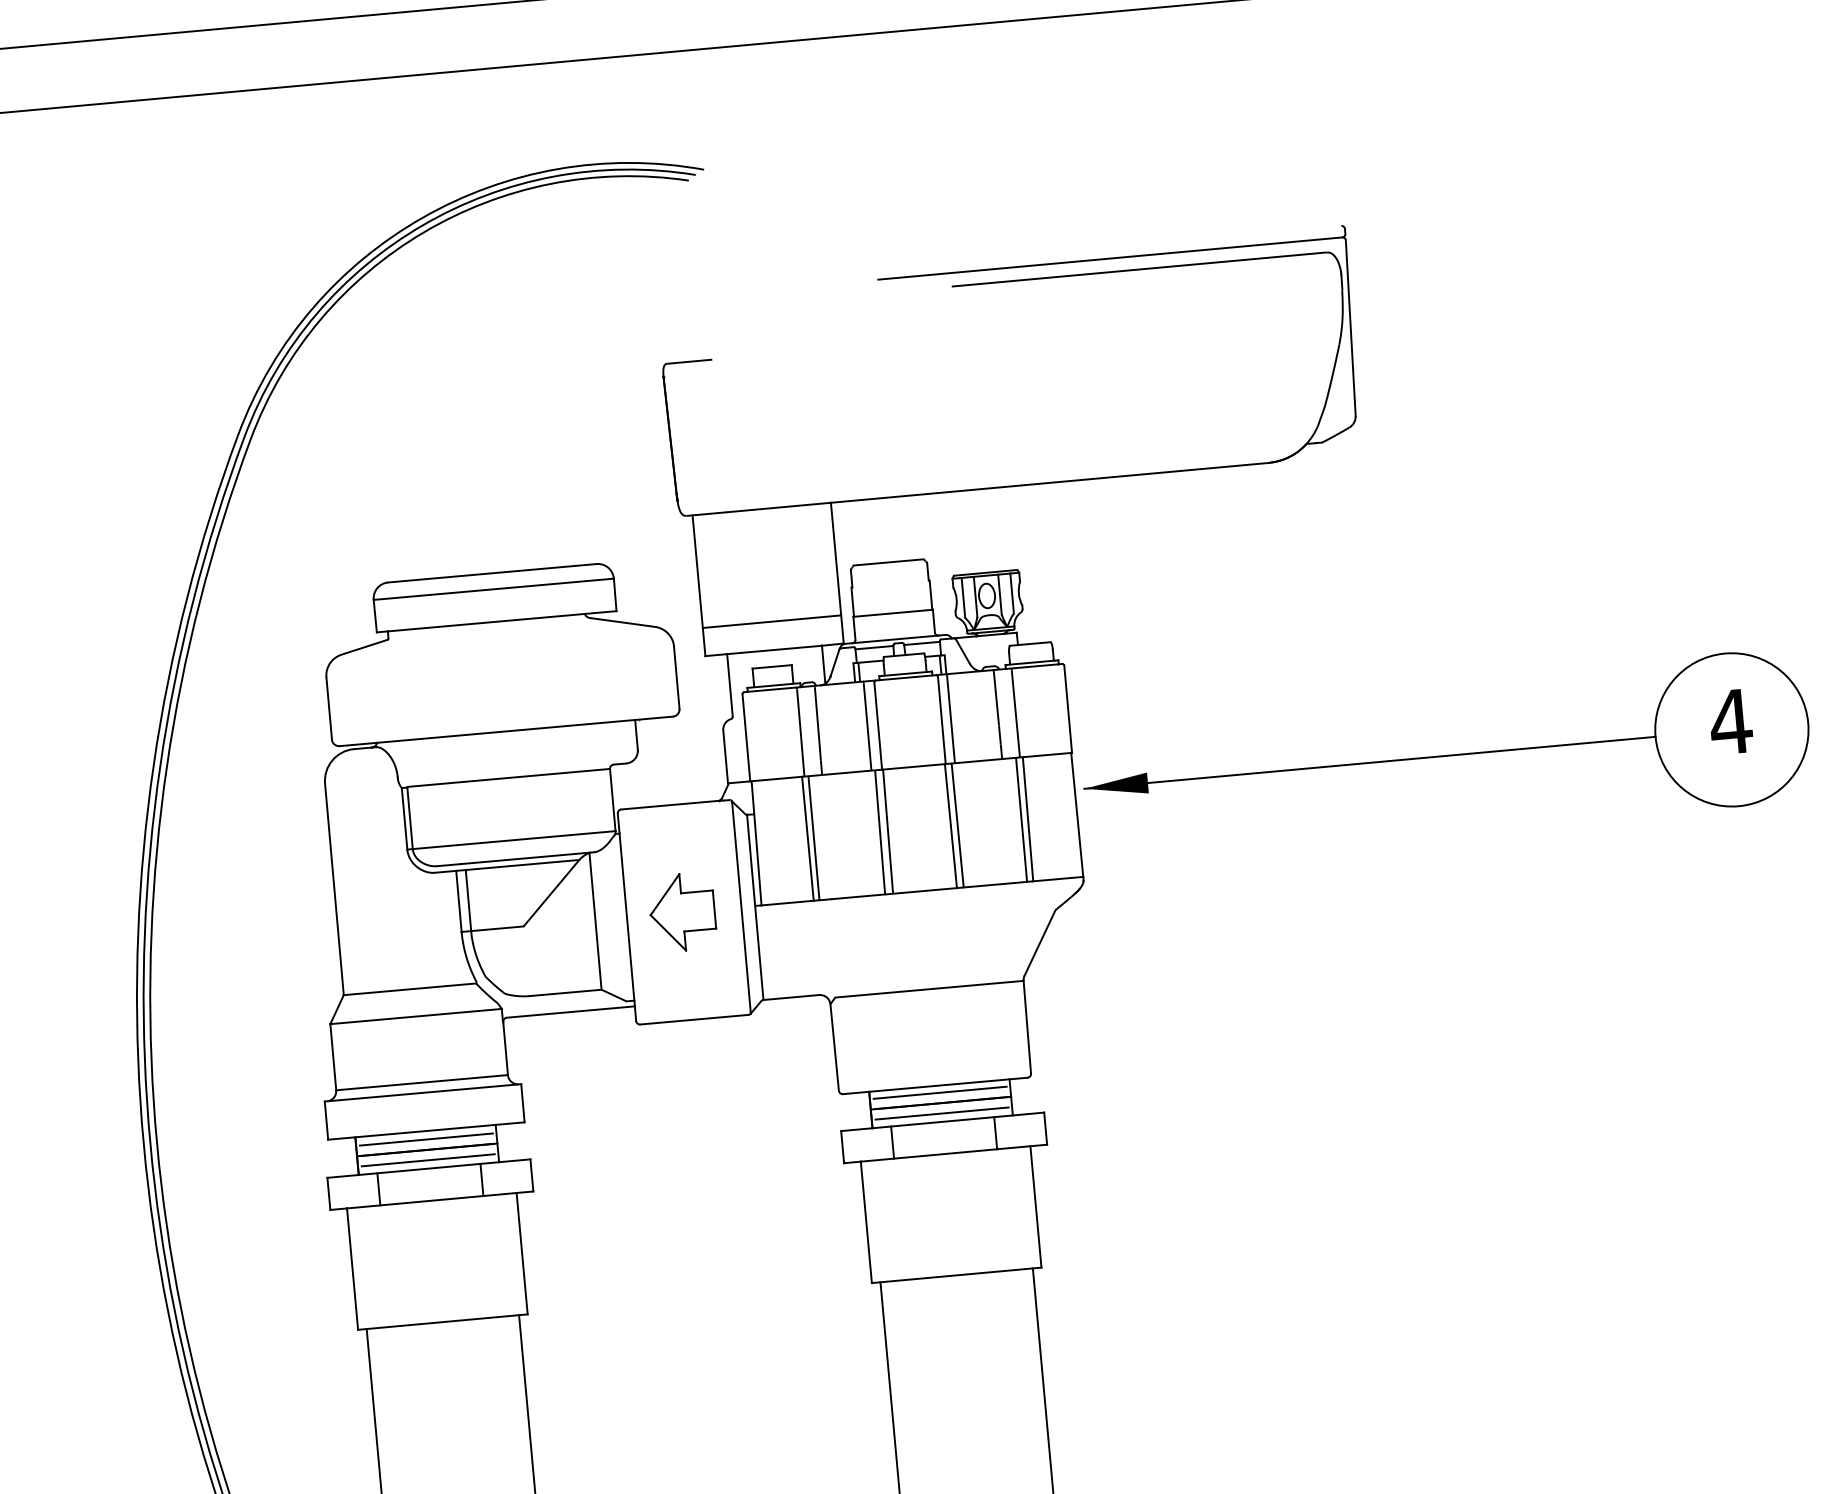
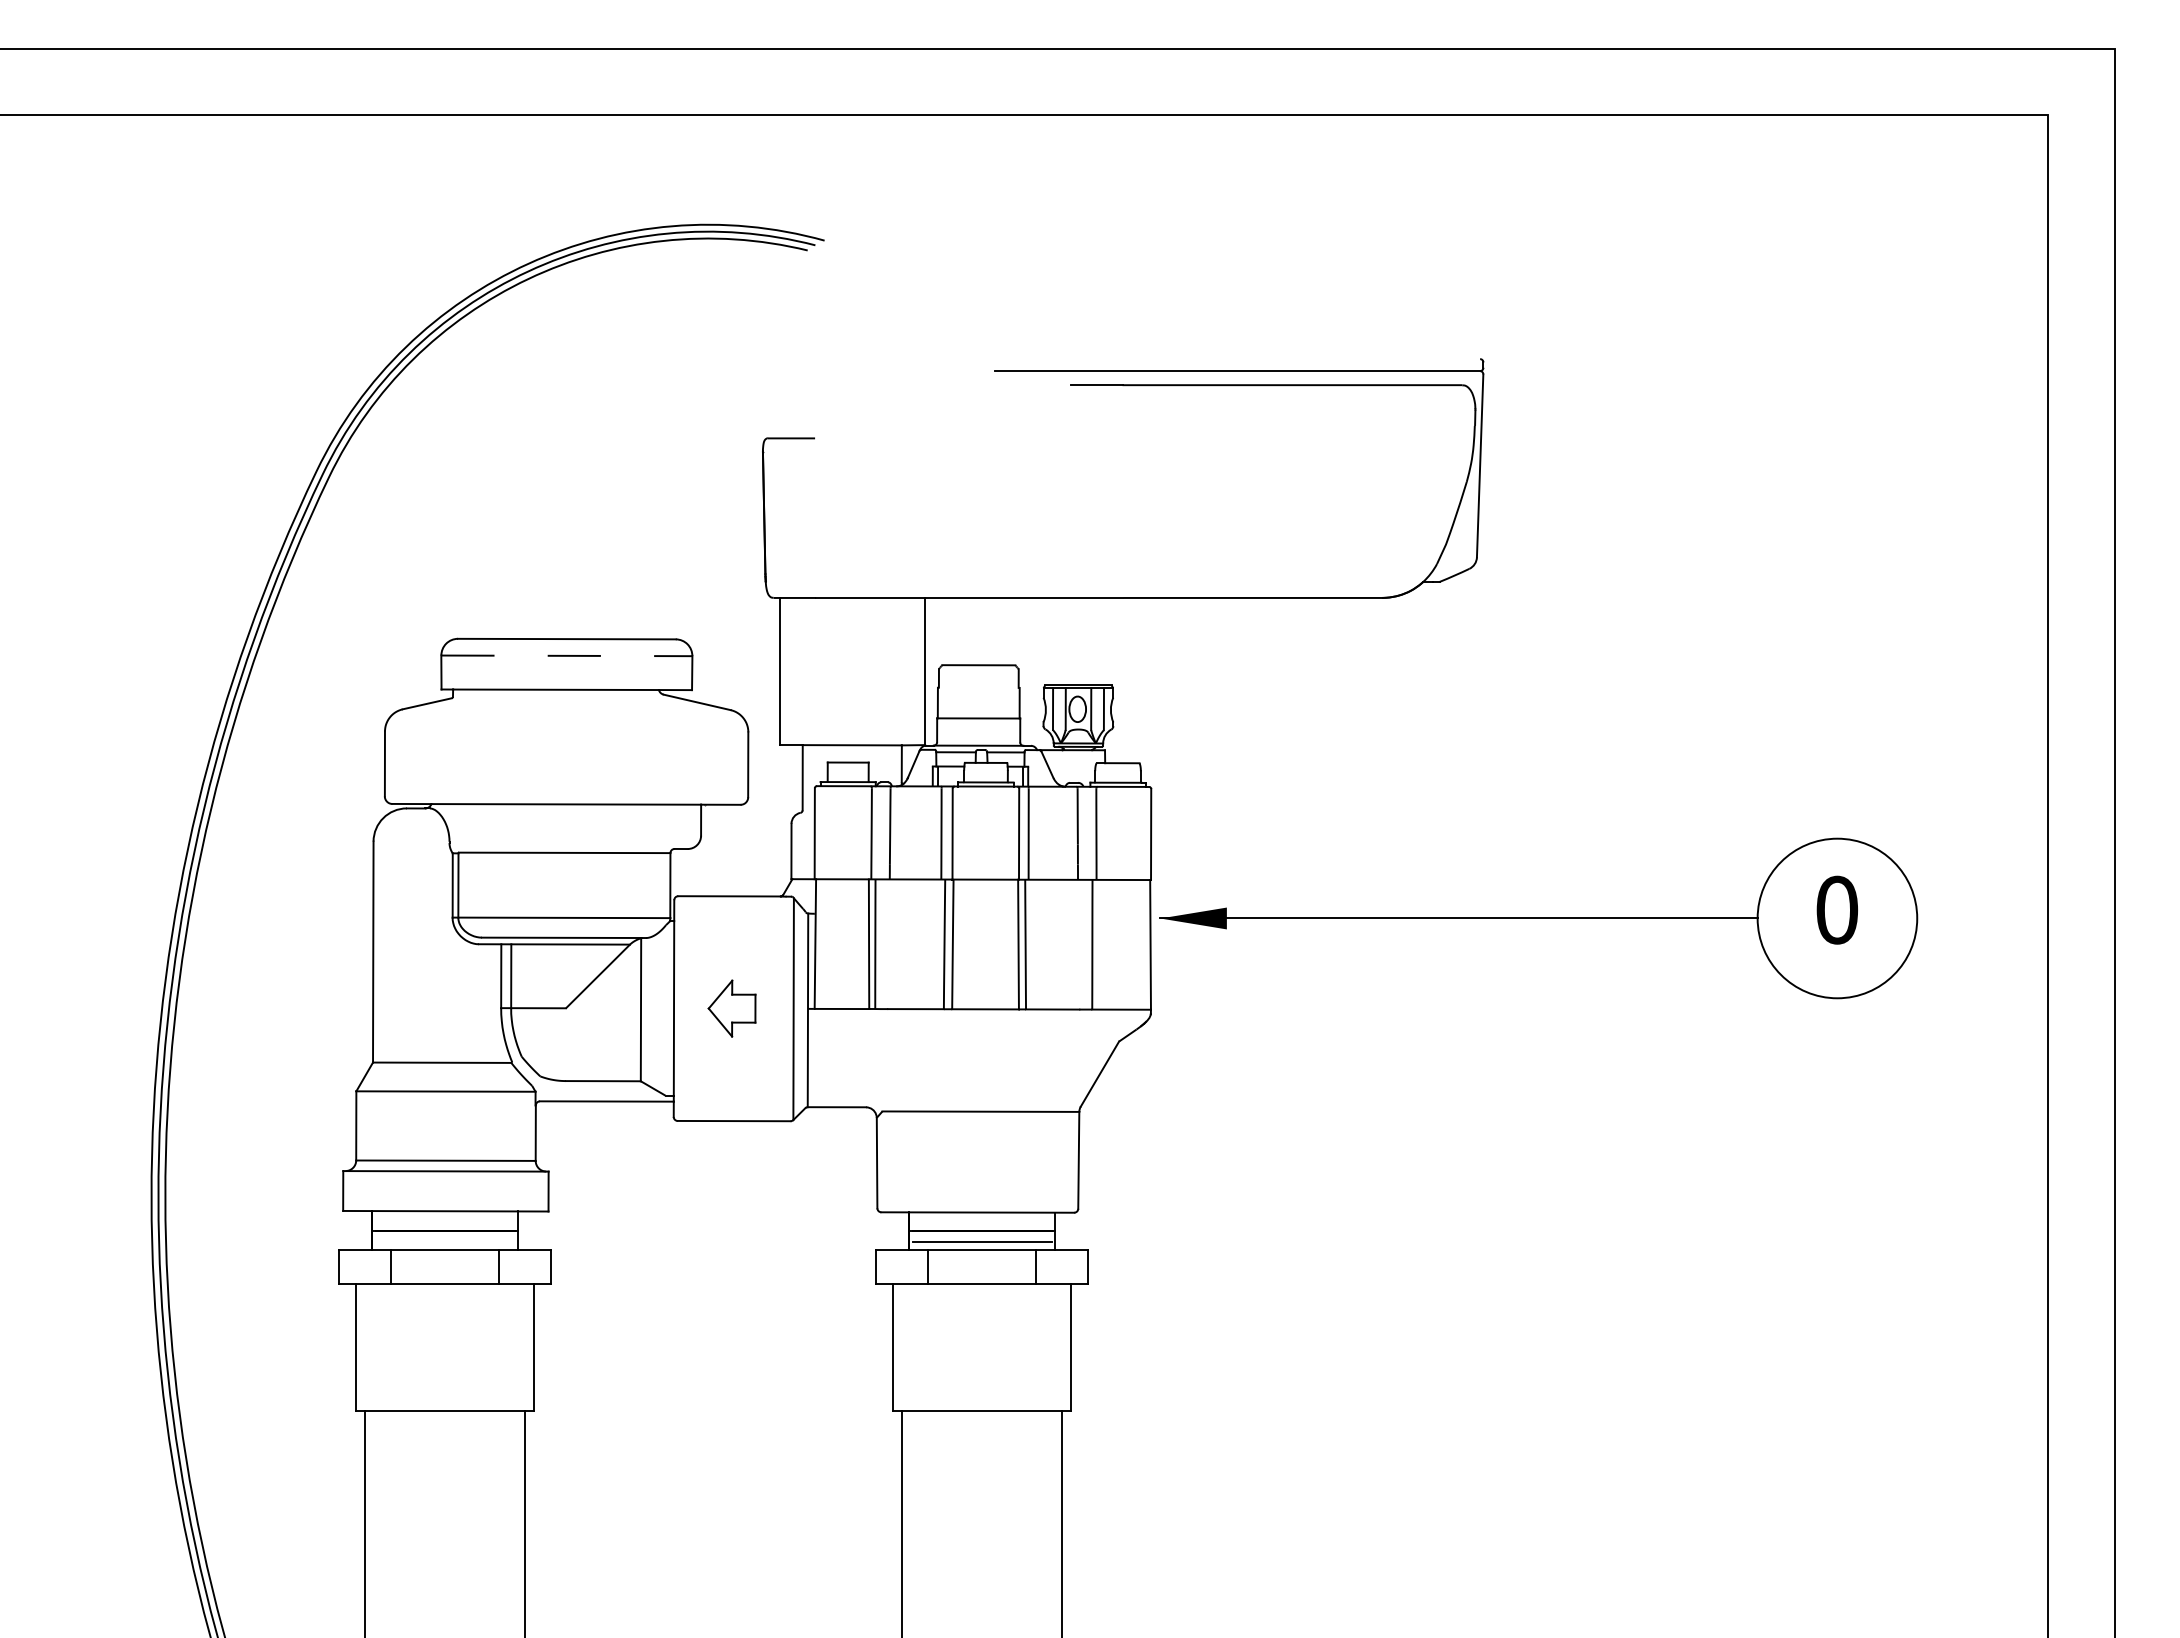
line: (493, 588) -> (566, 655), solid -> dashed
line: (771, 621) -> (851, 715), removed
text: (1730, 721) -> (1836, 909), 4 -> 0
line: (1027, 819) -> (1098, 944), removed
part: (681, 912) -> (731, 1008), size x0.7
line: (939, 1093) -> (981, 1220), removed
line: (425, 1139) -> (444, 1220), removed
line: (427, 1160) -> (444, 1241), removed

